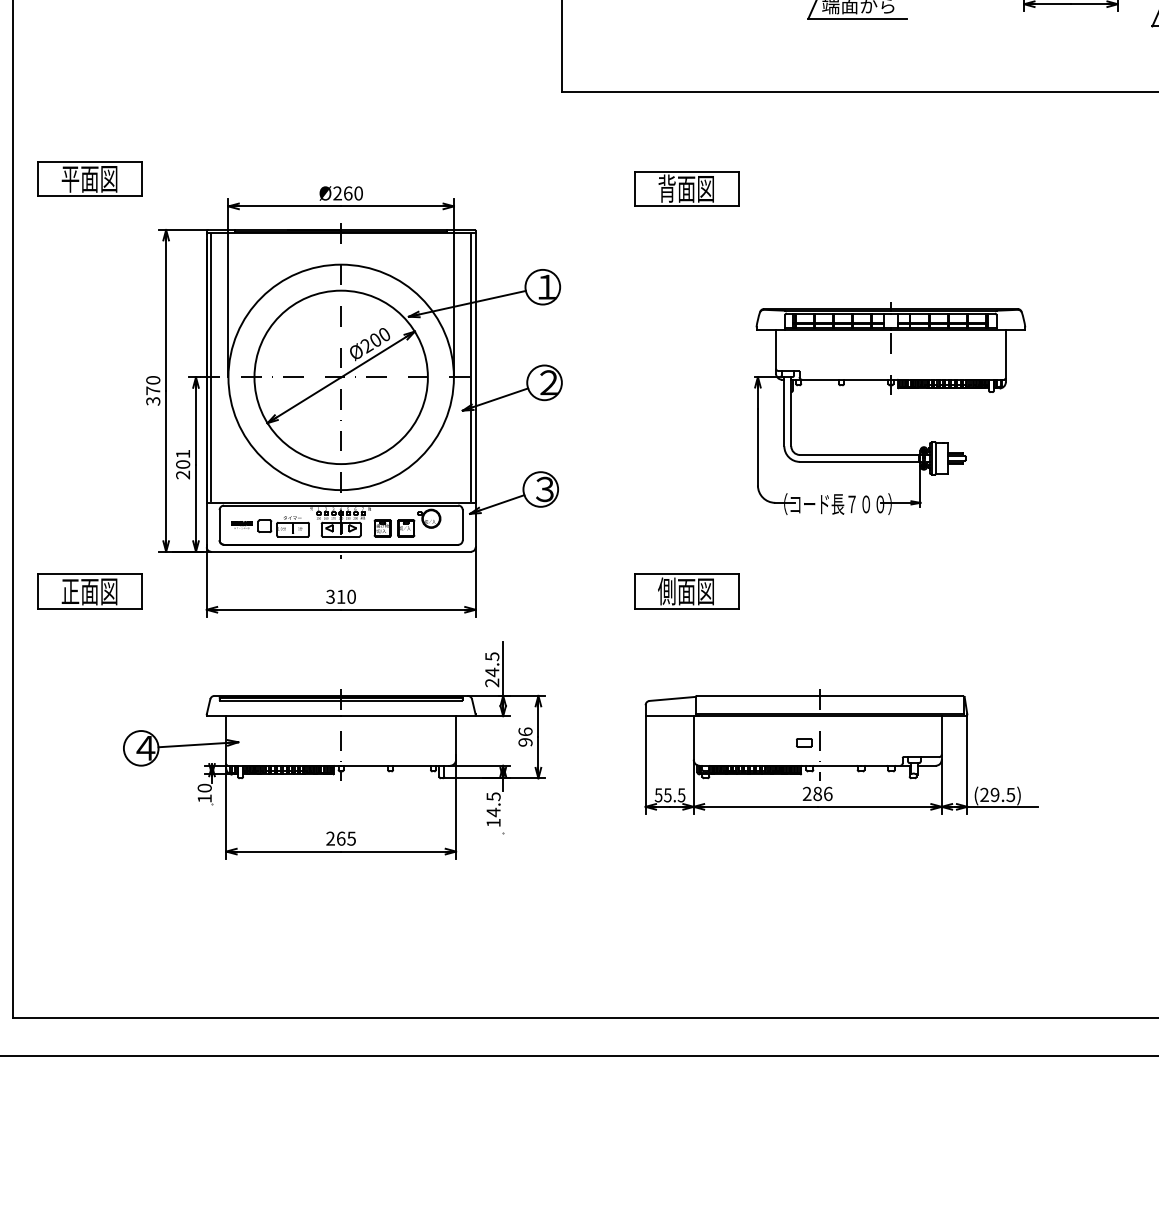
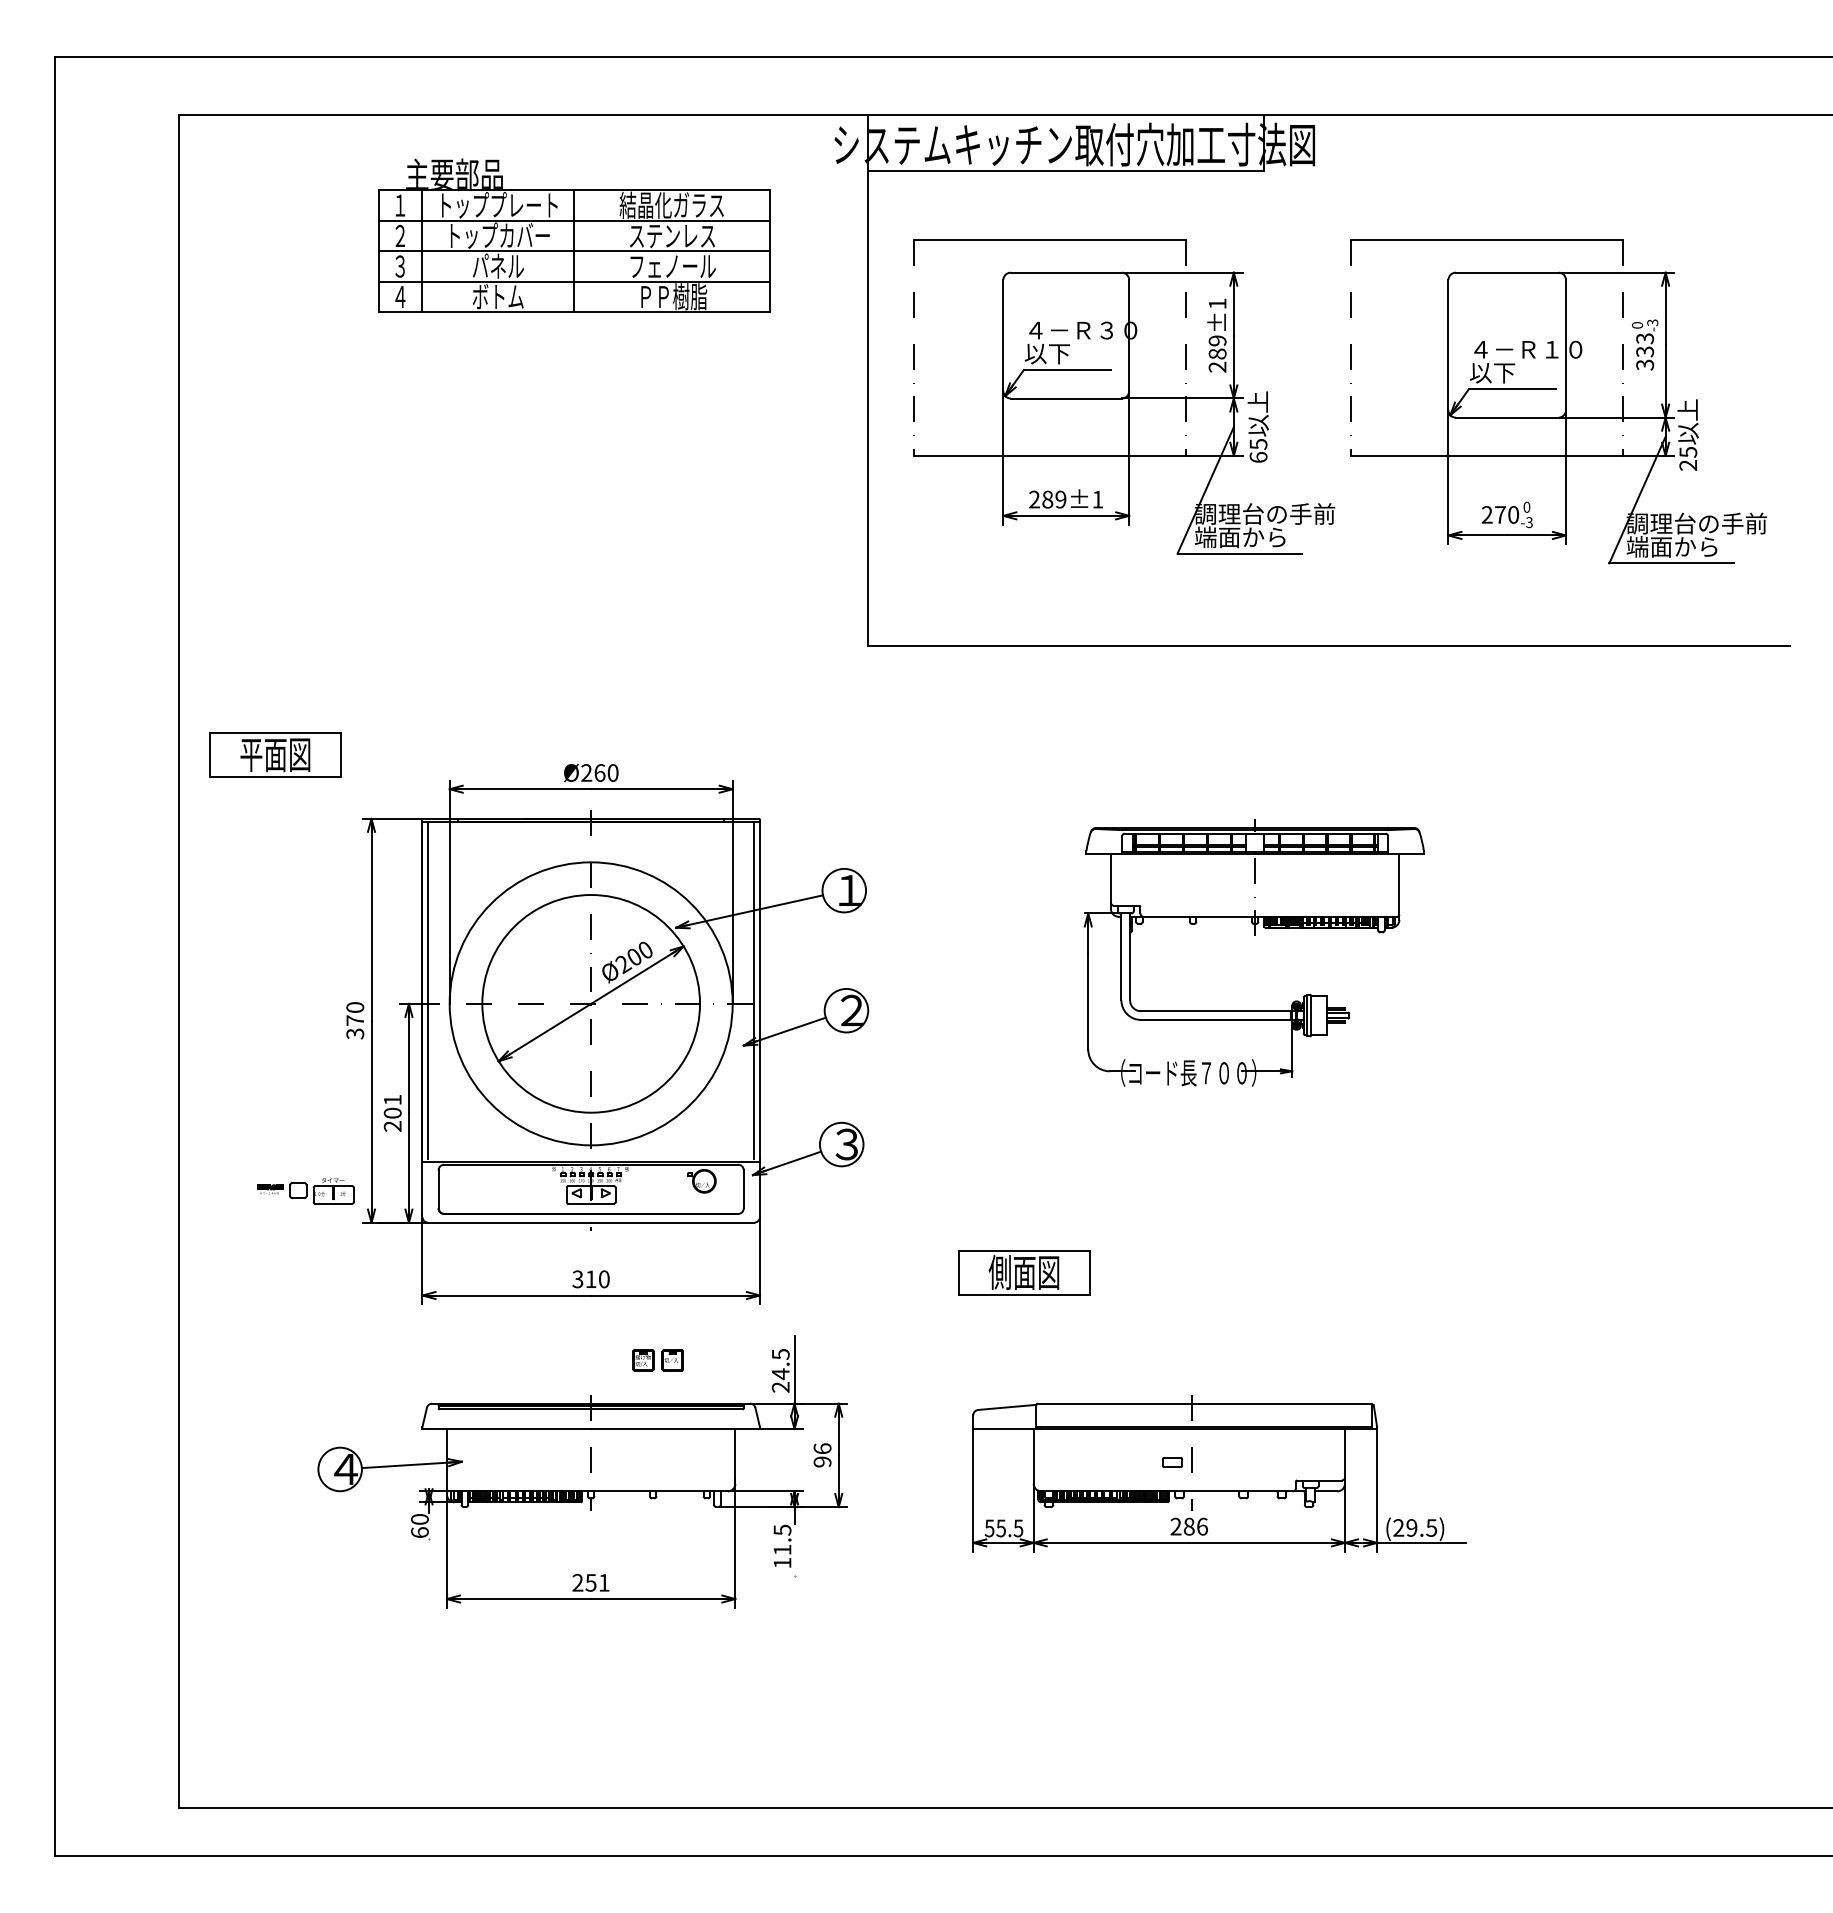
part: (686, 189) -> (1024, 767), removed
part: (890, 394) -> (1254, 935), moved
part: (270, 526) -> (305, 1191), moved
part: (394, 528) -> (657, 1360), moved
part: (89, 591) -> (275, 1272), removed
text: (204, 798) -> (419, 1532), 10 -> 60
text: (493, 812) -> (782, 1549), 14.5 -> 11.5
text: (346, 838) -> (597, 1582), 265 -> 251

